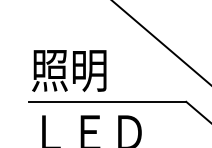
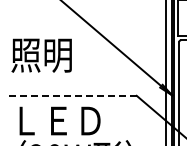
text: (69, 70) -> (41, 55), moved
line: (107, 101) -> (72, 95), solid -> dashed

